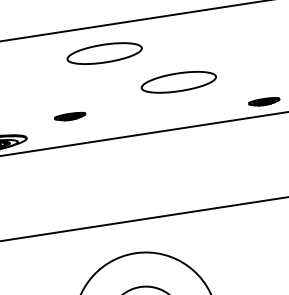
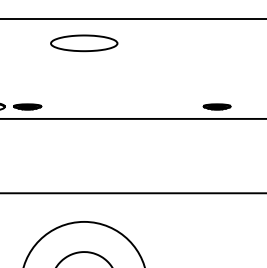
part: (179, 82) -> (145, 78), removed
part: (69, 116) -> (27, 106), moved

